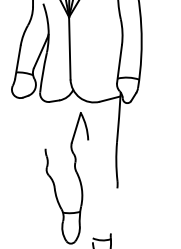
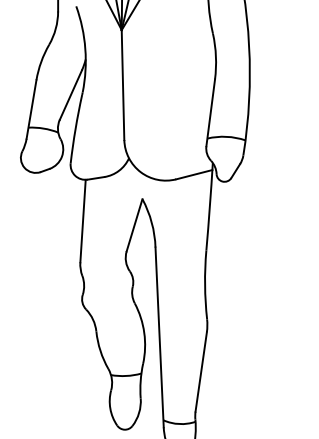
line: (46, 125) -> (81, 221), added
line: (90, 191) -> (159, 337), added
line: (113, 210) -> (200, 371), added

